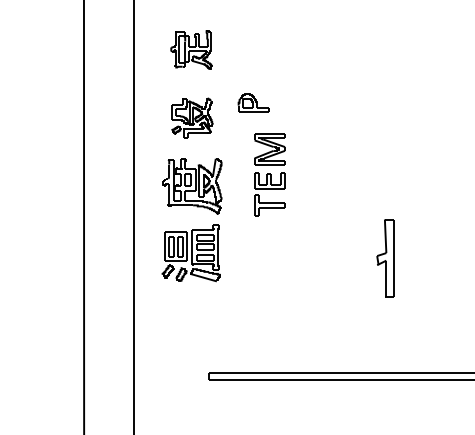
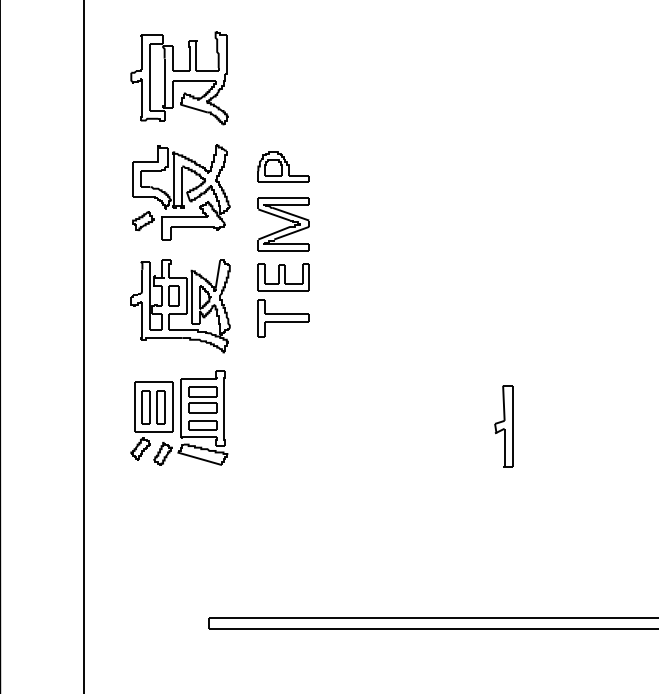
part: (191, 49) -> (179, 77), size x1.43
part: (192, 117) -> (181, 191), size x1.43
part: (269, 174) -> (283, 266), moved
part: (385, 257) -> (503, 425), size x0.62

